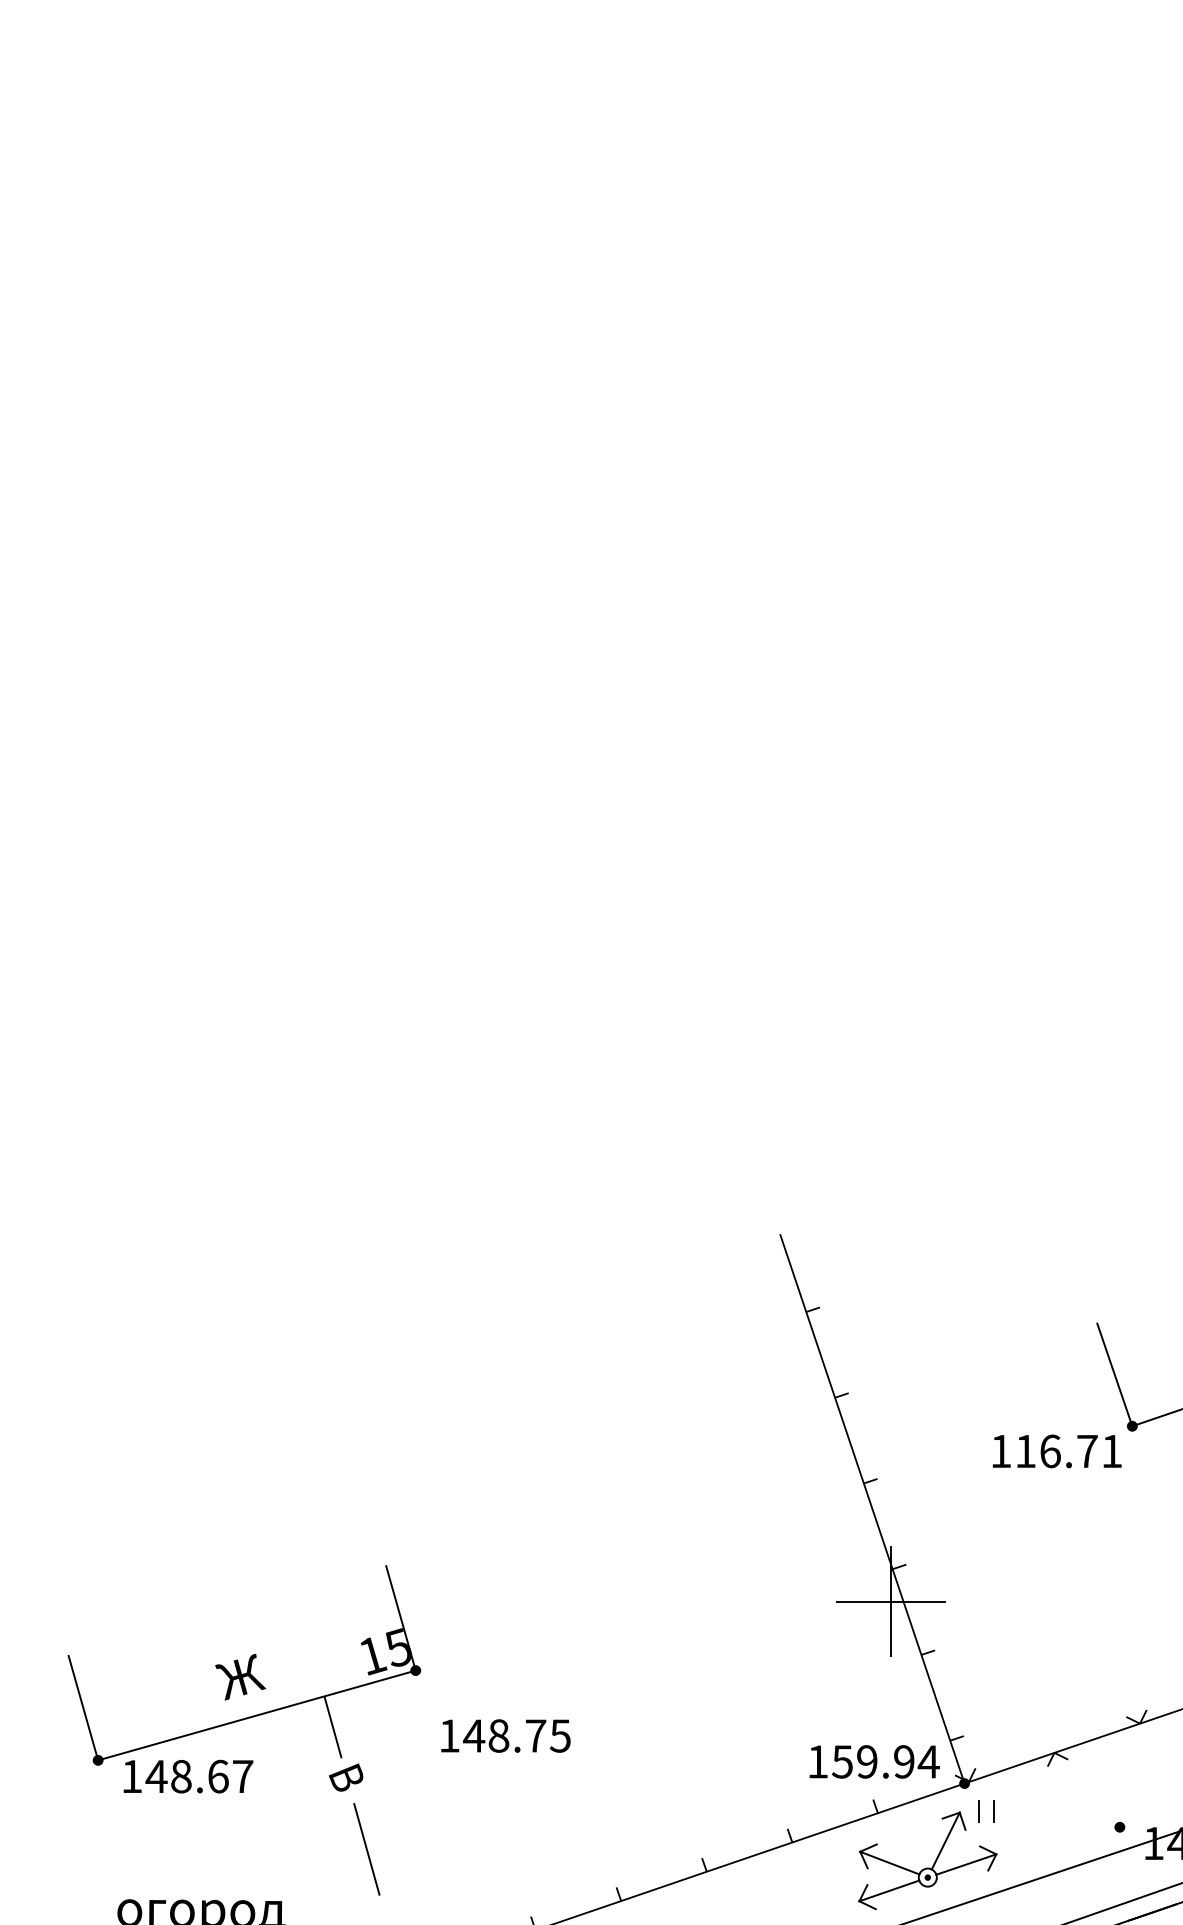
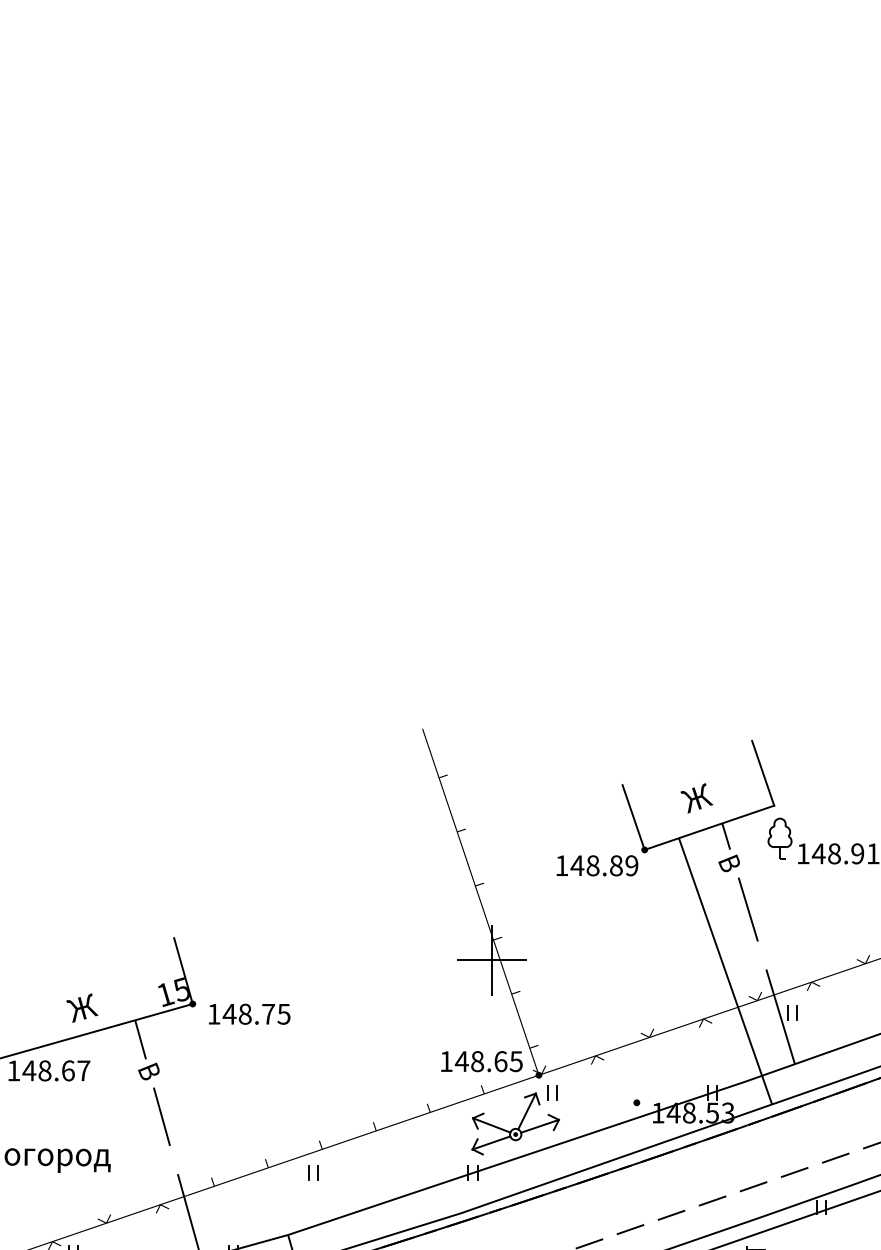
text: (1068, 1450) -> (604, 865), 116.71 -> 148.89
text: (505, 1734) -> (249, 1013), moved
text: (884, 1761) -> (488, 1061), 159.94 -> 148.65

